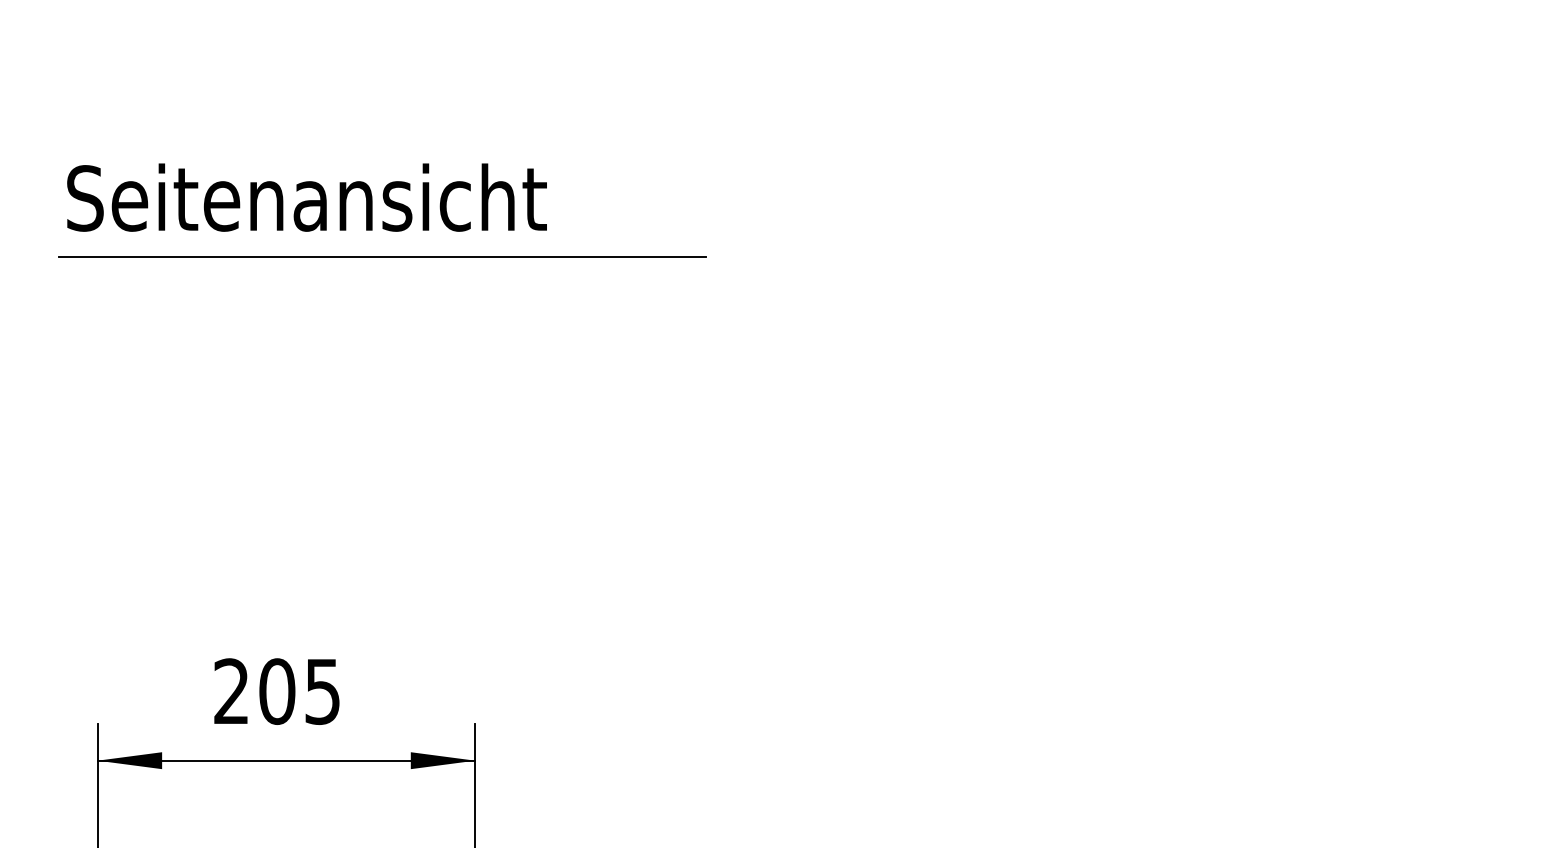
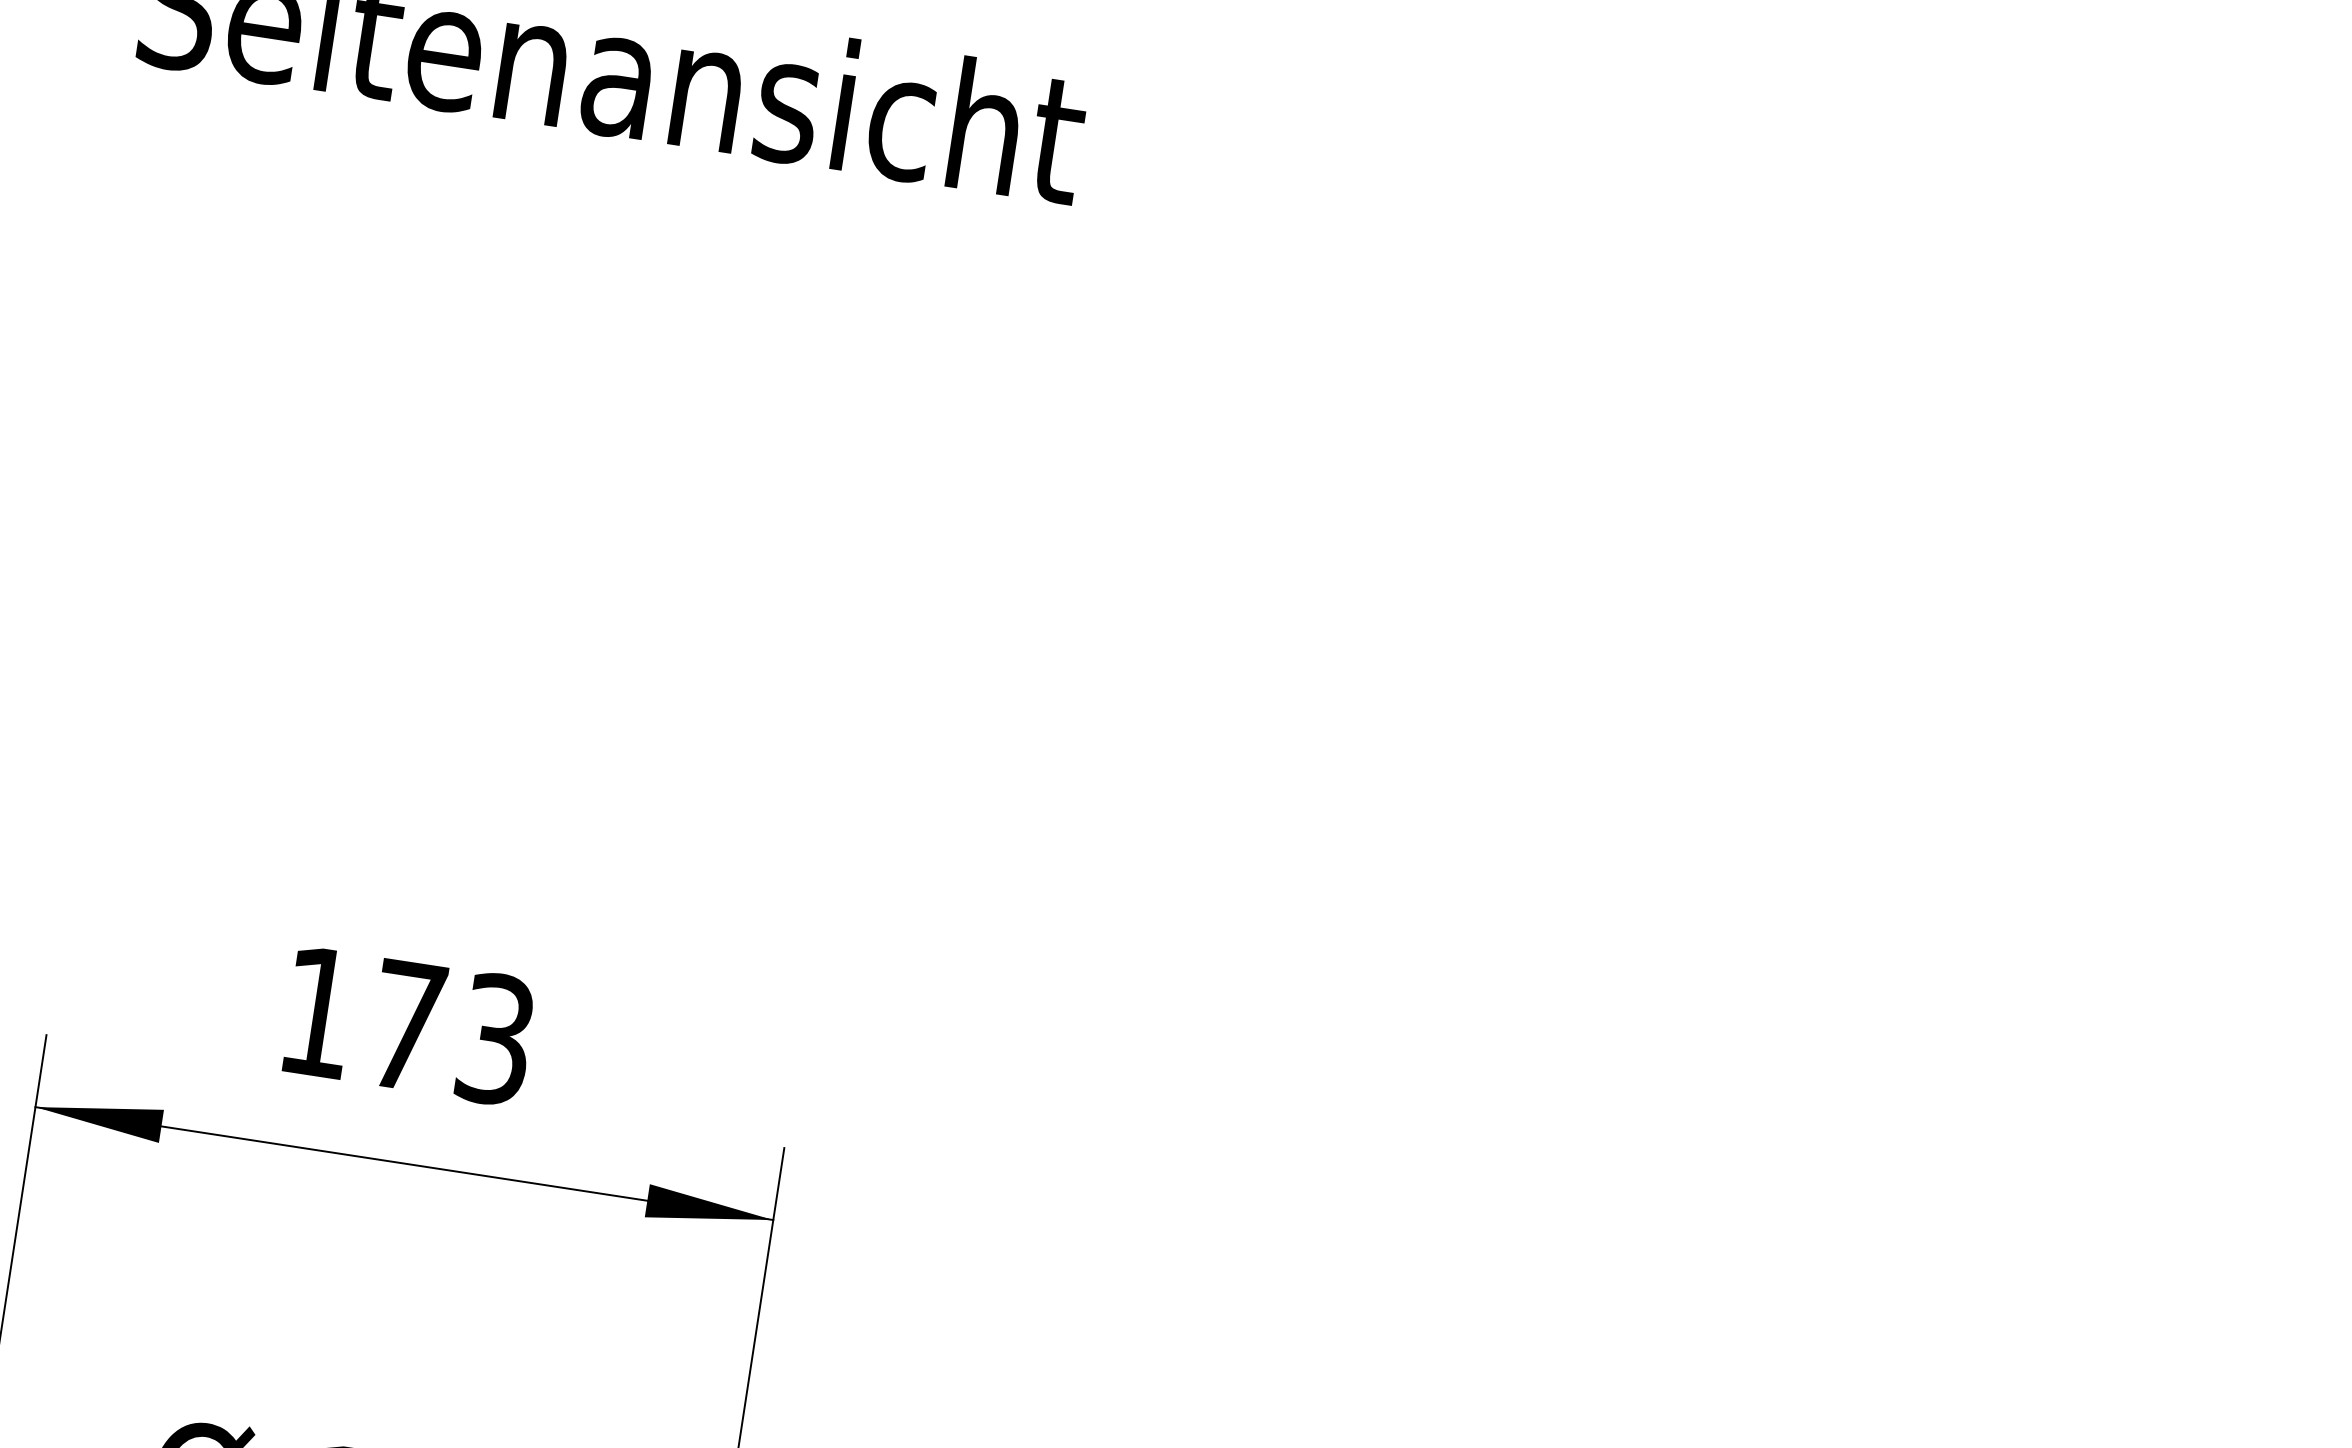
line: (381, 257) -> (740, 208), removed
text: (276, 691) -> (405, 1025), 205 -> 173

